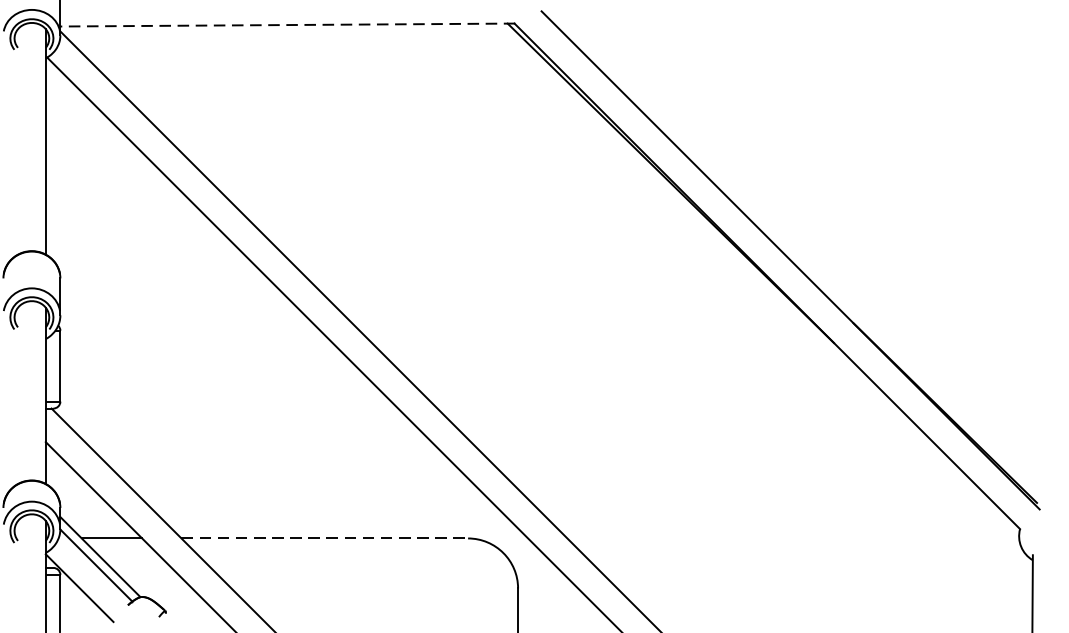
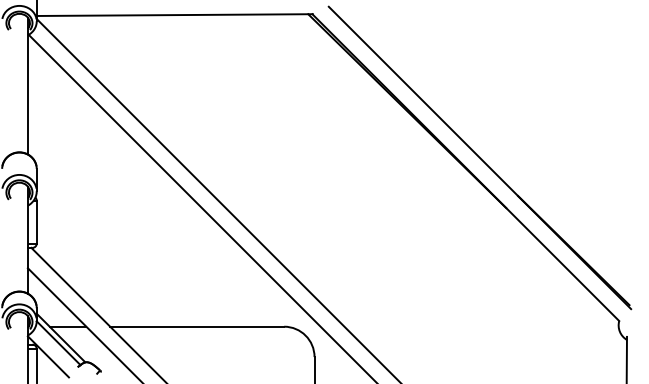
line: (287, 25) -> (174, 15), dashed -> solid
line: (325, 538) -> (197, 326), dashed -> solid

